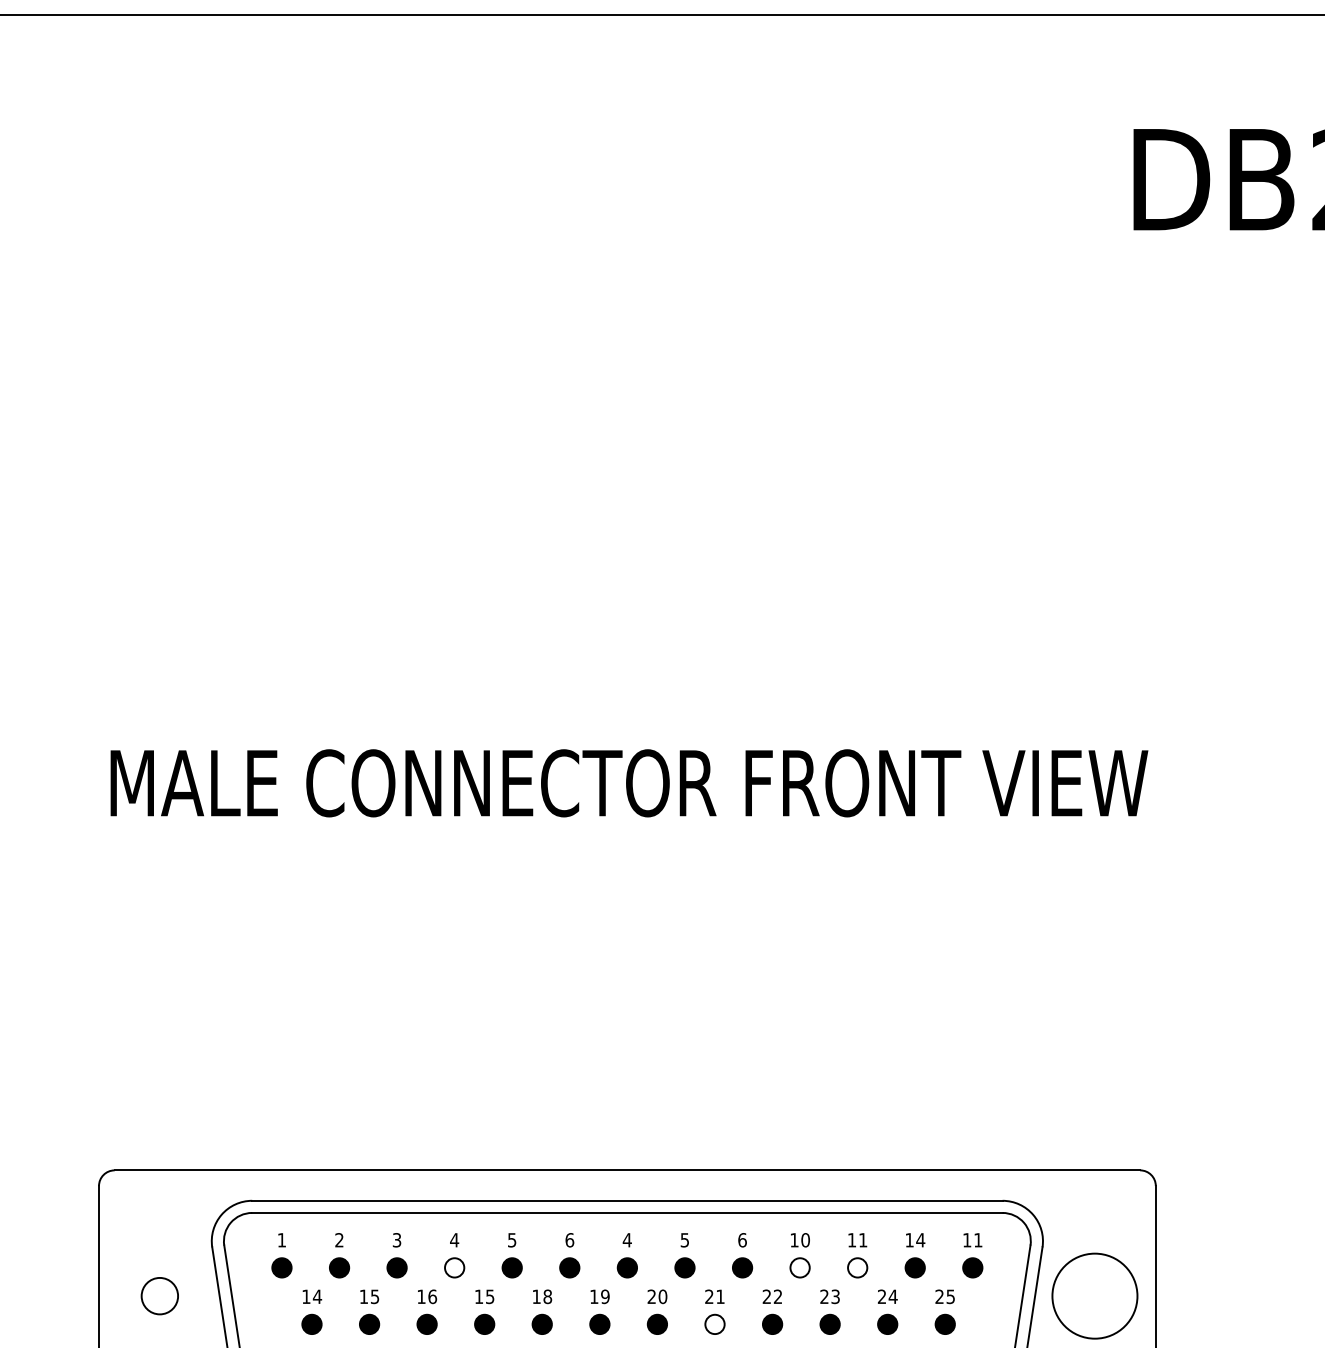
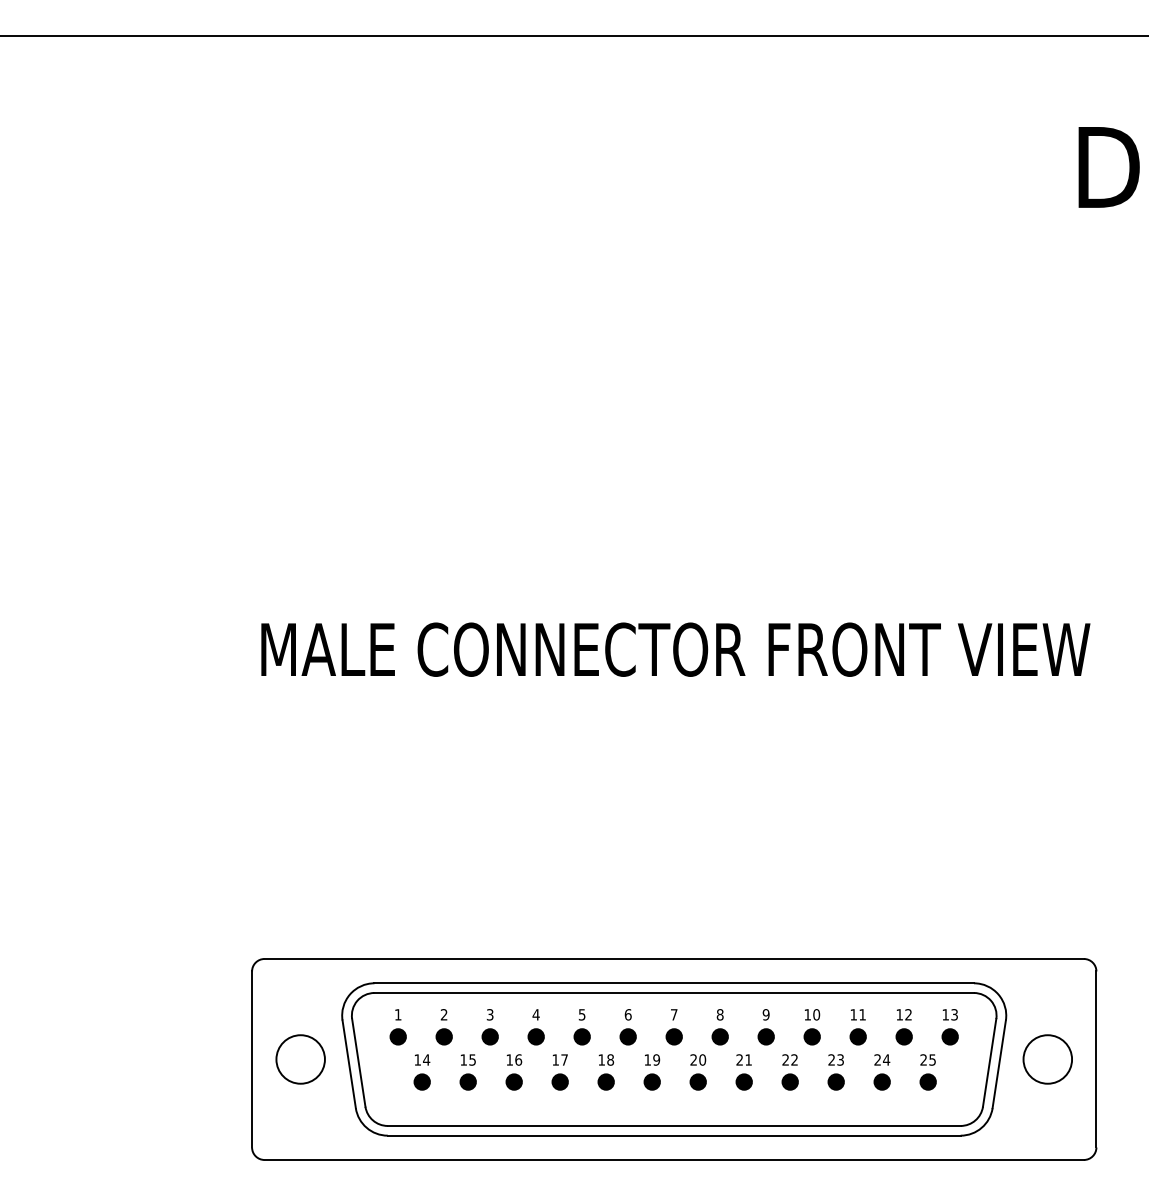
text: (626, 1239) -> (673, 1014), 4 -> 7
text: (684, 1239) -> (719, 1014), 5 -> 8
text: (741, 1239) -> (765, 1014), 6 -> 9
text: (920, 1239) -> (908, 1014), 14 -> 12
text: (978, 1239) -> (954, 1014), 11 -> 13
fill: (453, 1267) -> (535, 1036), added
fill: (799, 1267) -> (811, 1036), added
fill: (856, 1267) -> (857, 1036), added
circle: (159, 1296) -> (300, 1059), size x1.67
text: (490, 1296) -> (564, 1059), 15 -> 17
circle: (1094, 1296) -> (1047, 1059), size x0.71
fill: (714, 1323) -> (743, 1081), added

